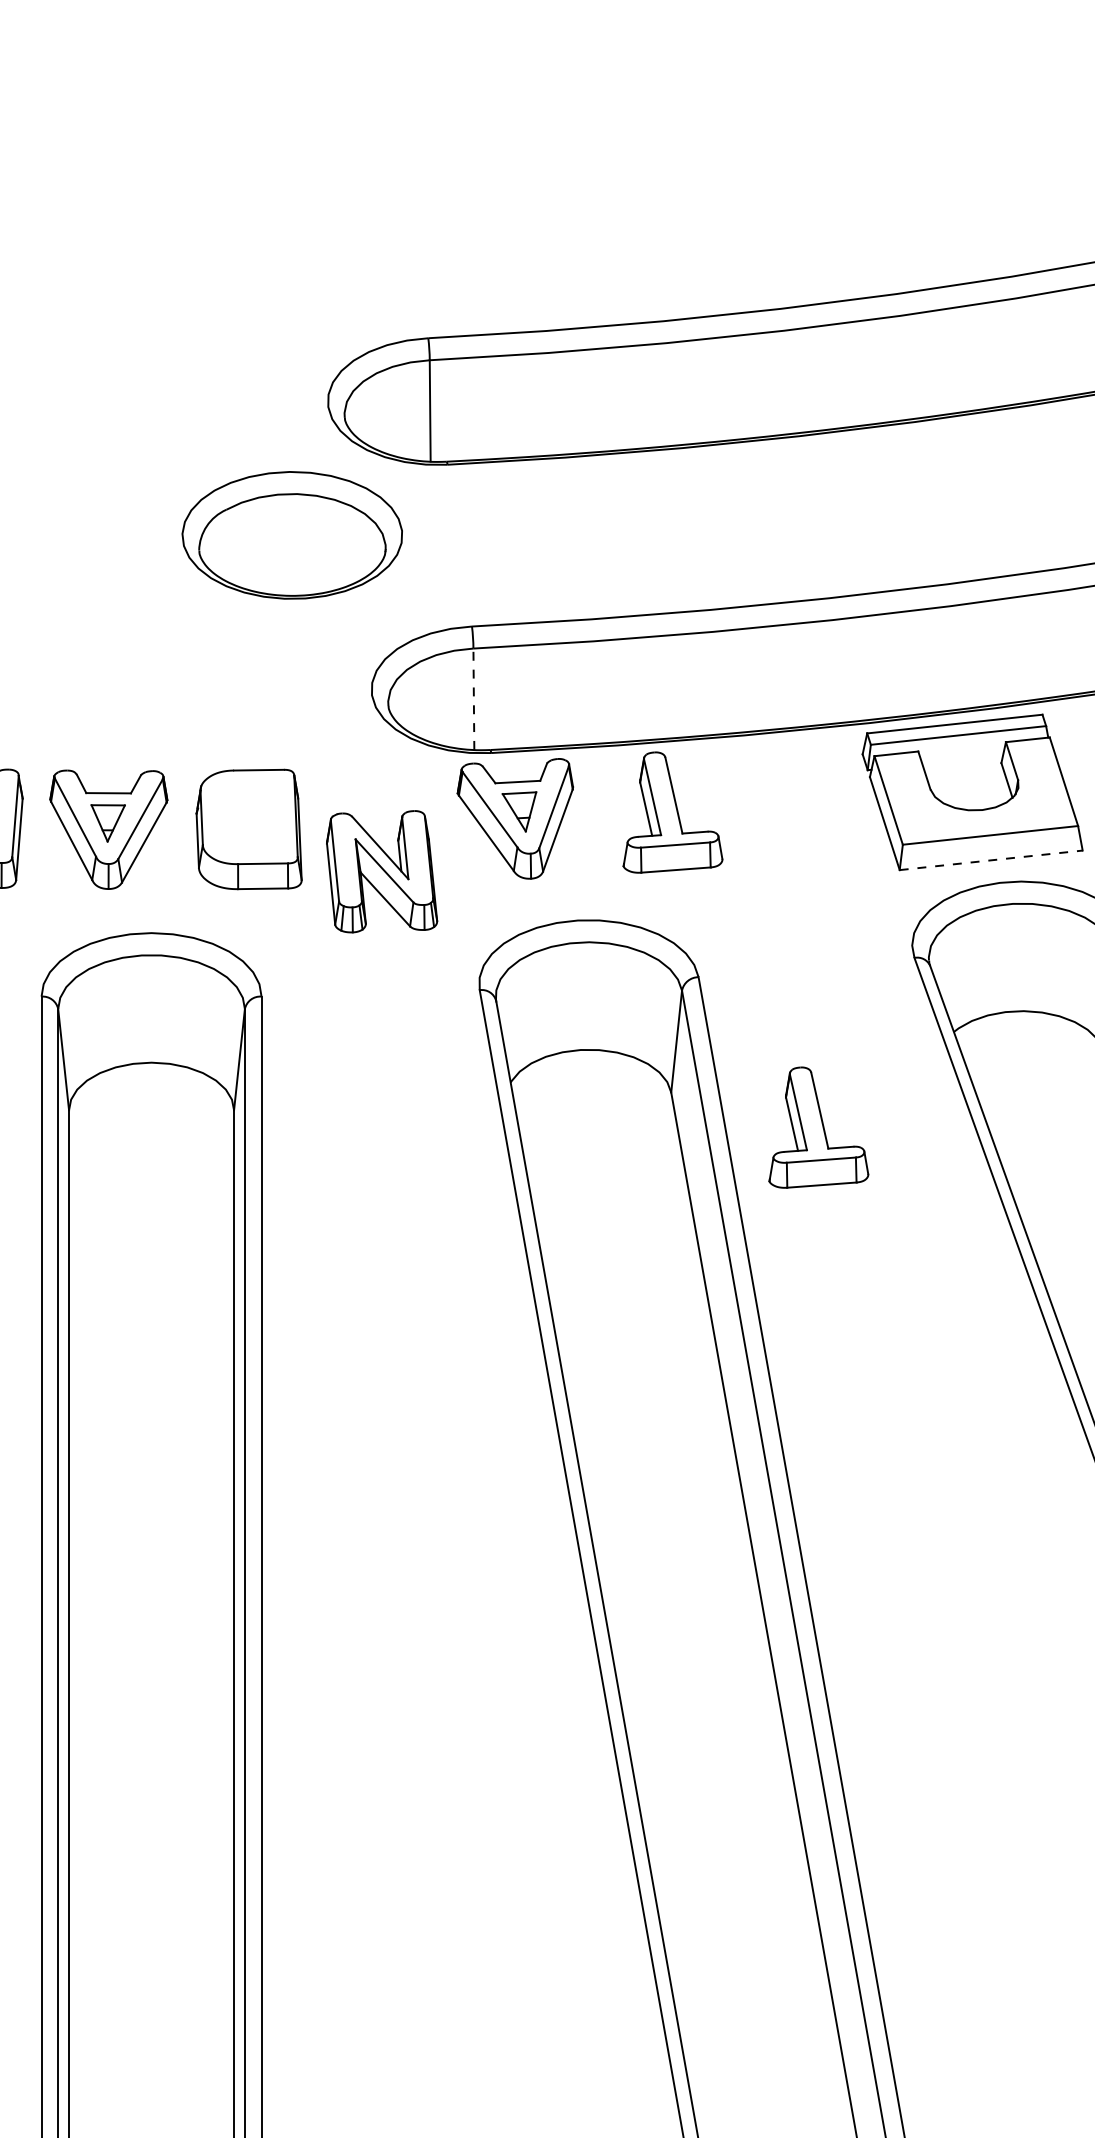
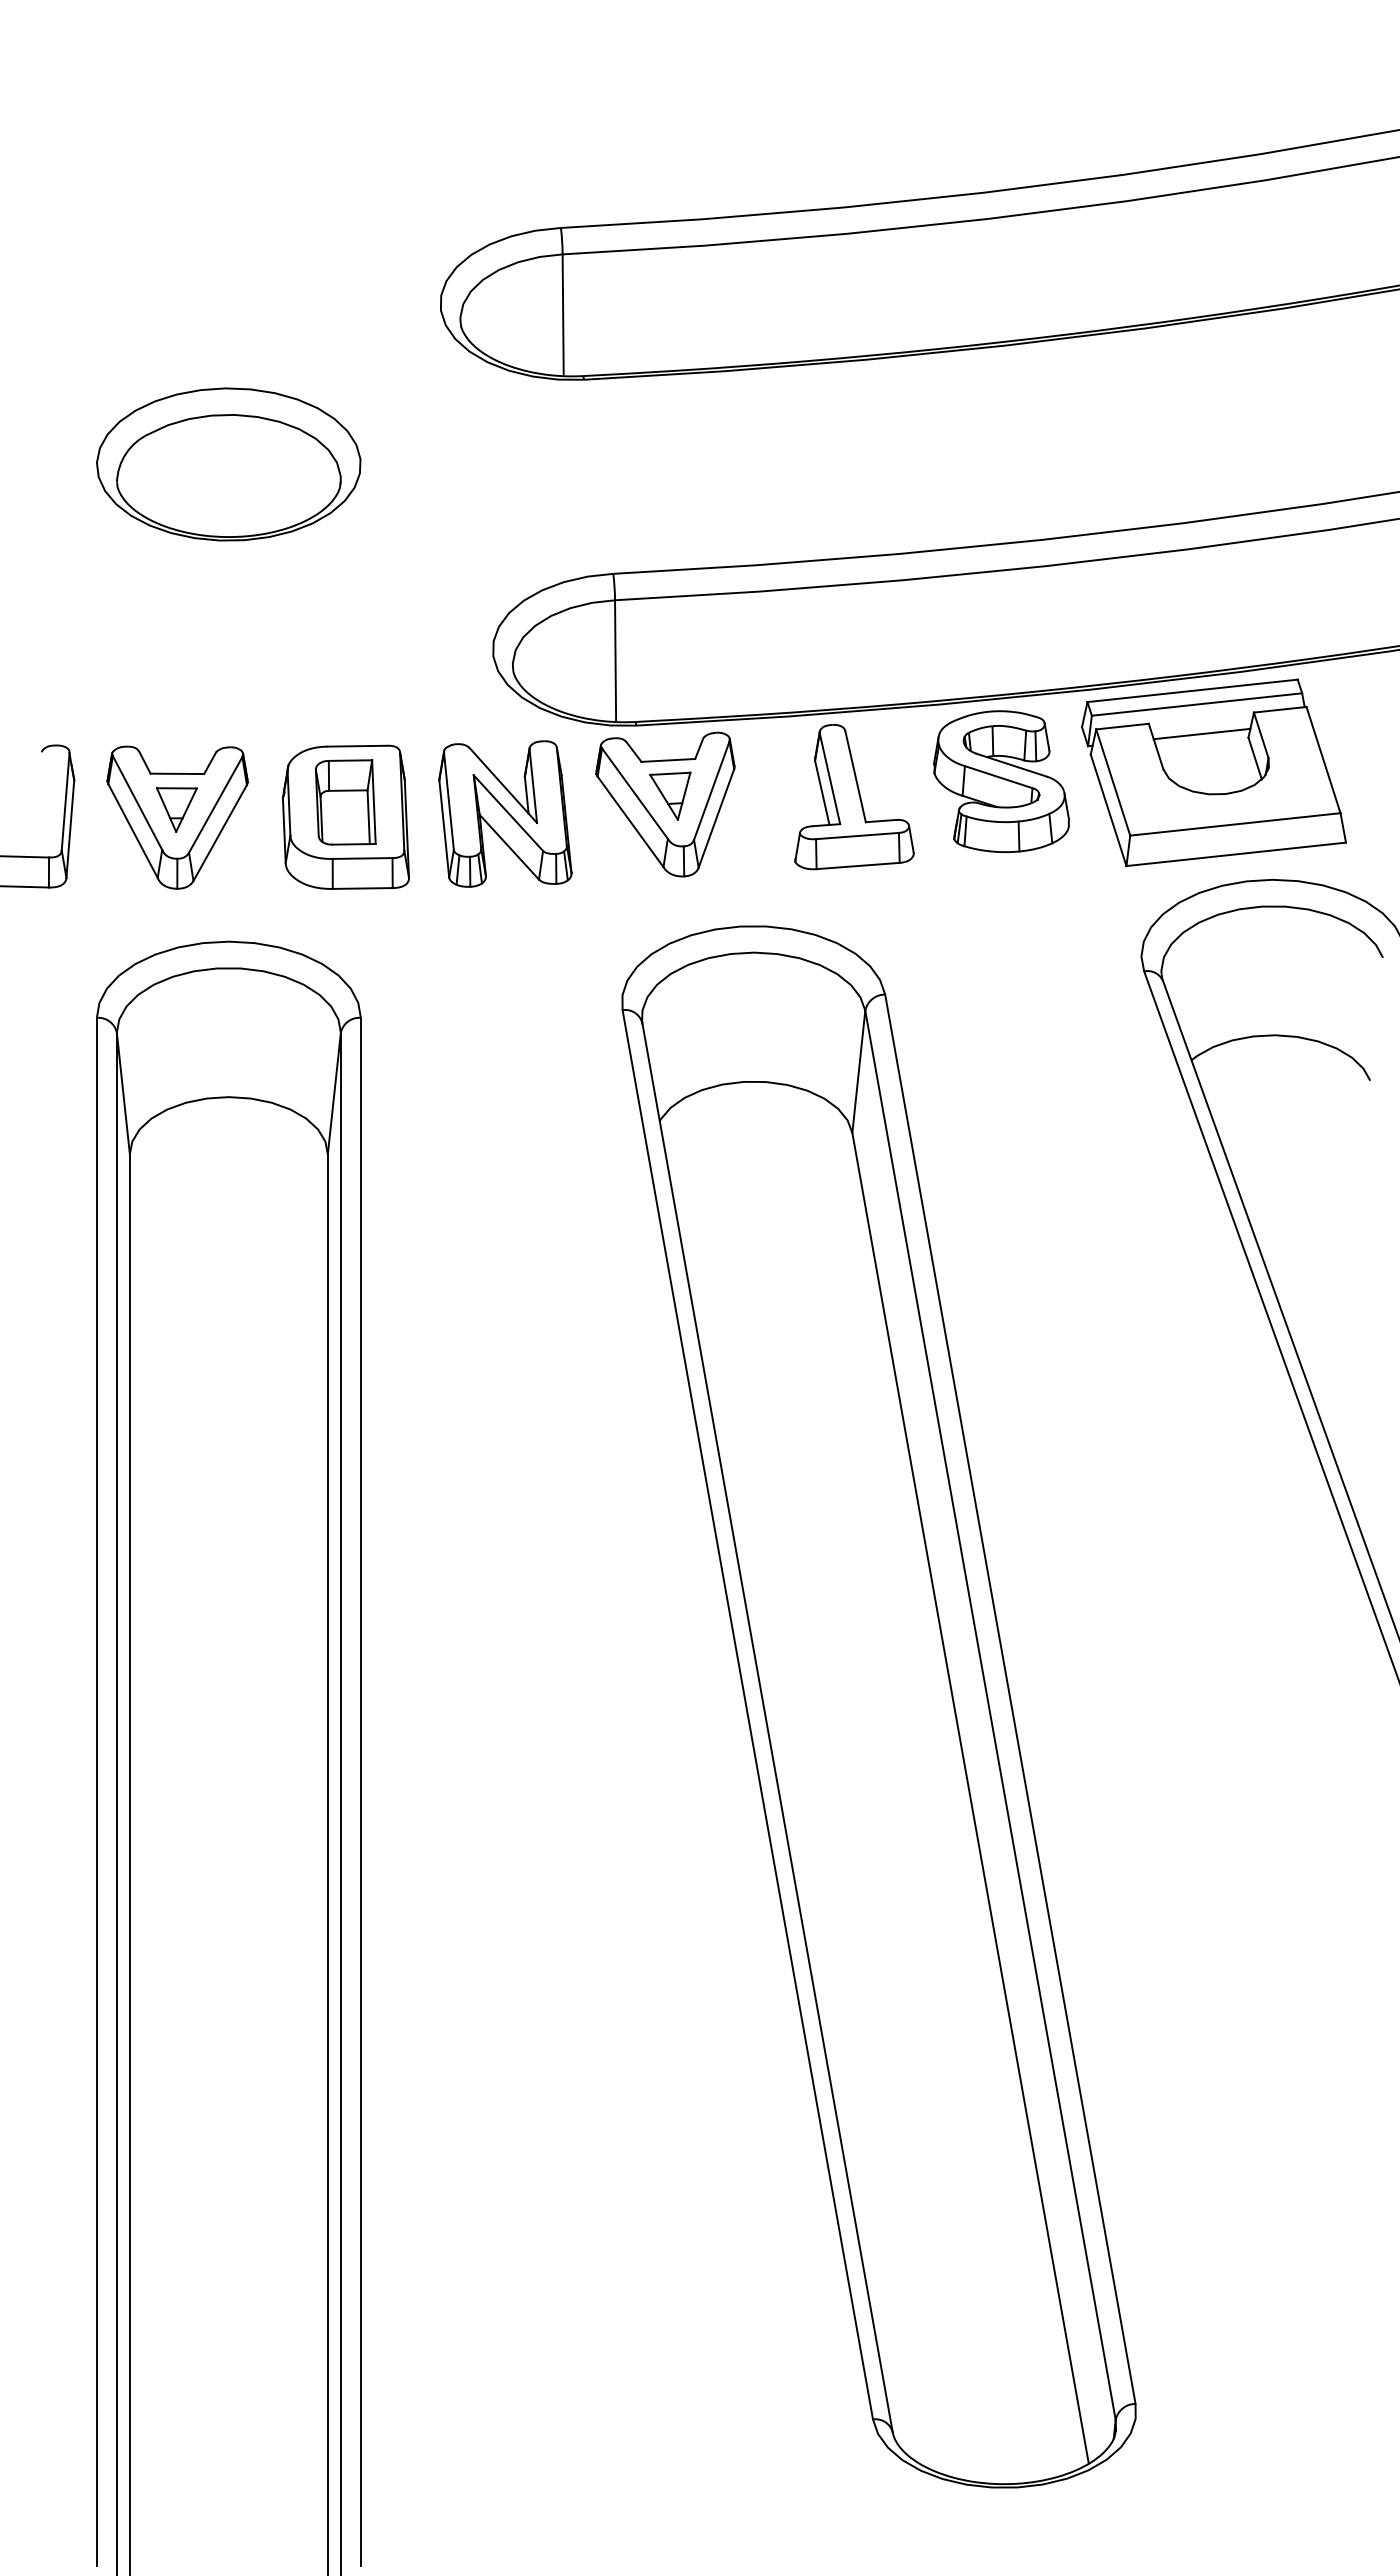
part: (292, 535) -> (228, 464), moved
line: (473, 699) -> (615, 661), dashed -> solid
line: (962, 759) -> (1201, 733), added
part: (795, 799) -> (1001, 781), added
part: (248, 817) -> (345, 802), added
line: (991, 860) -> (1236, 854), dashed -> solid
part: (382, 871) -> (505, 813), moved
part: (818, 1128) -> (1029, 1175), removed

